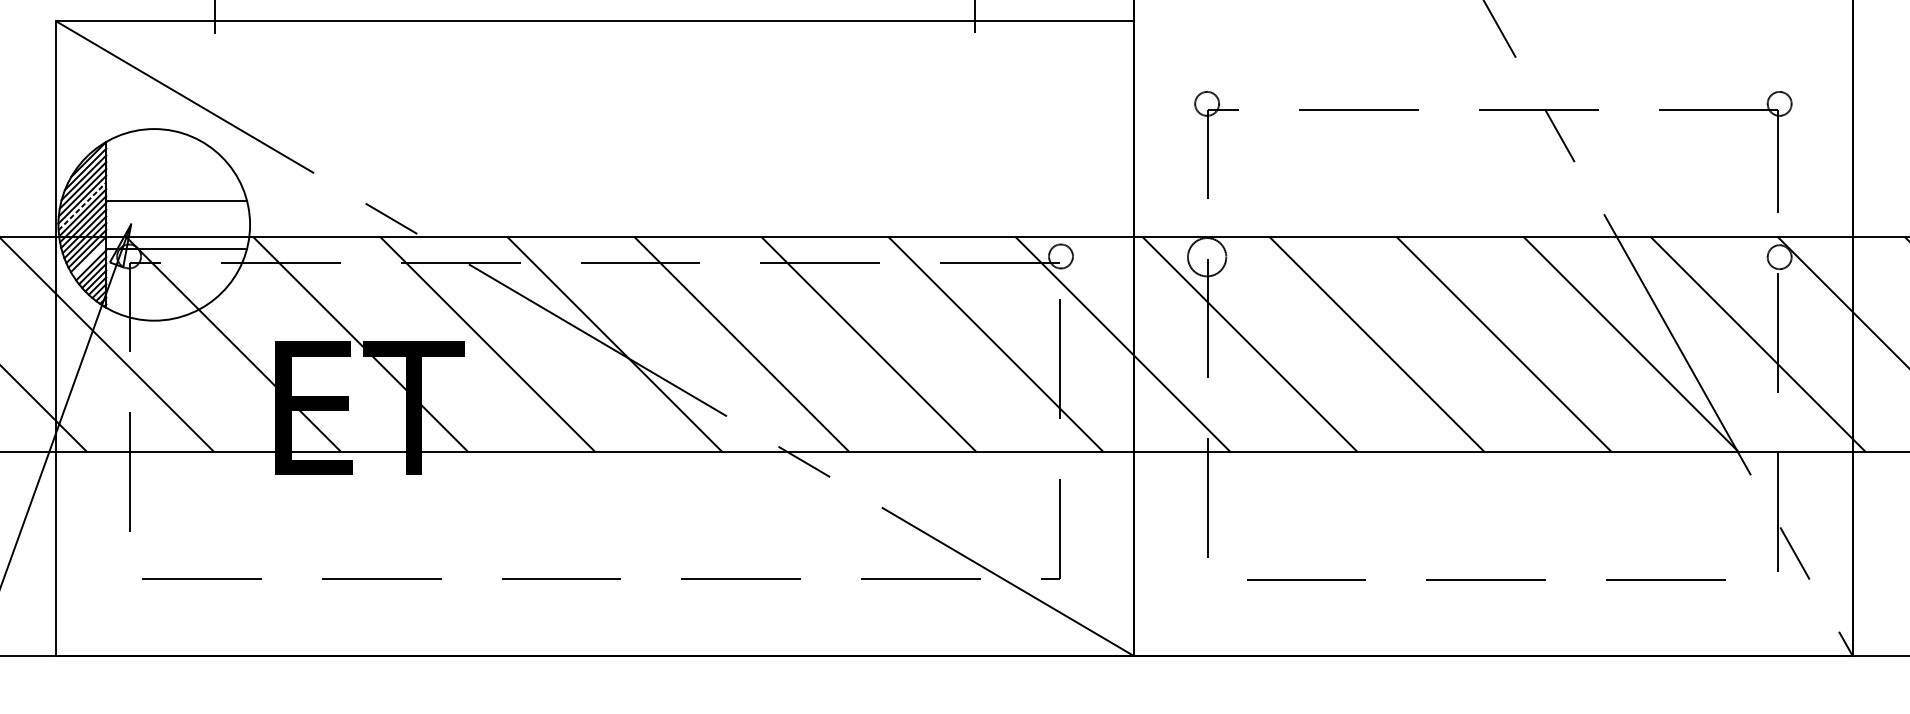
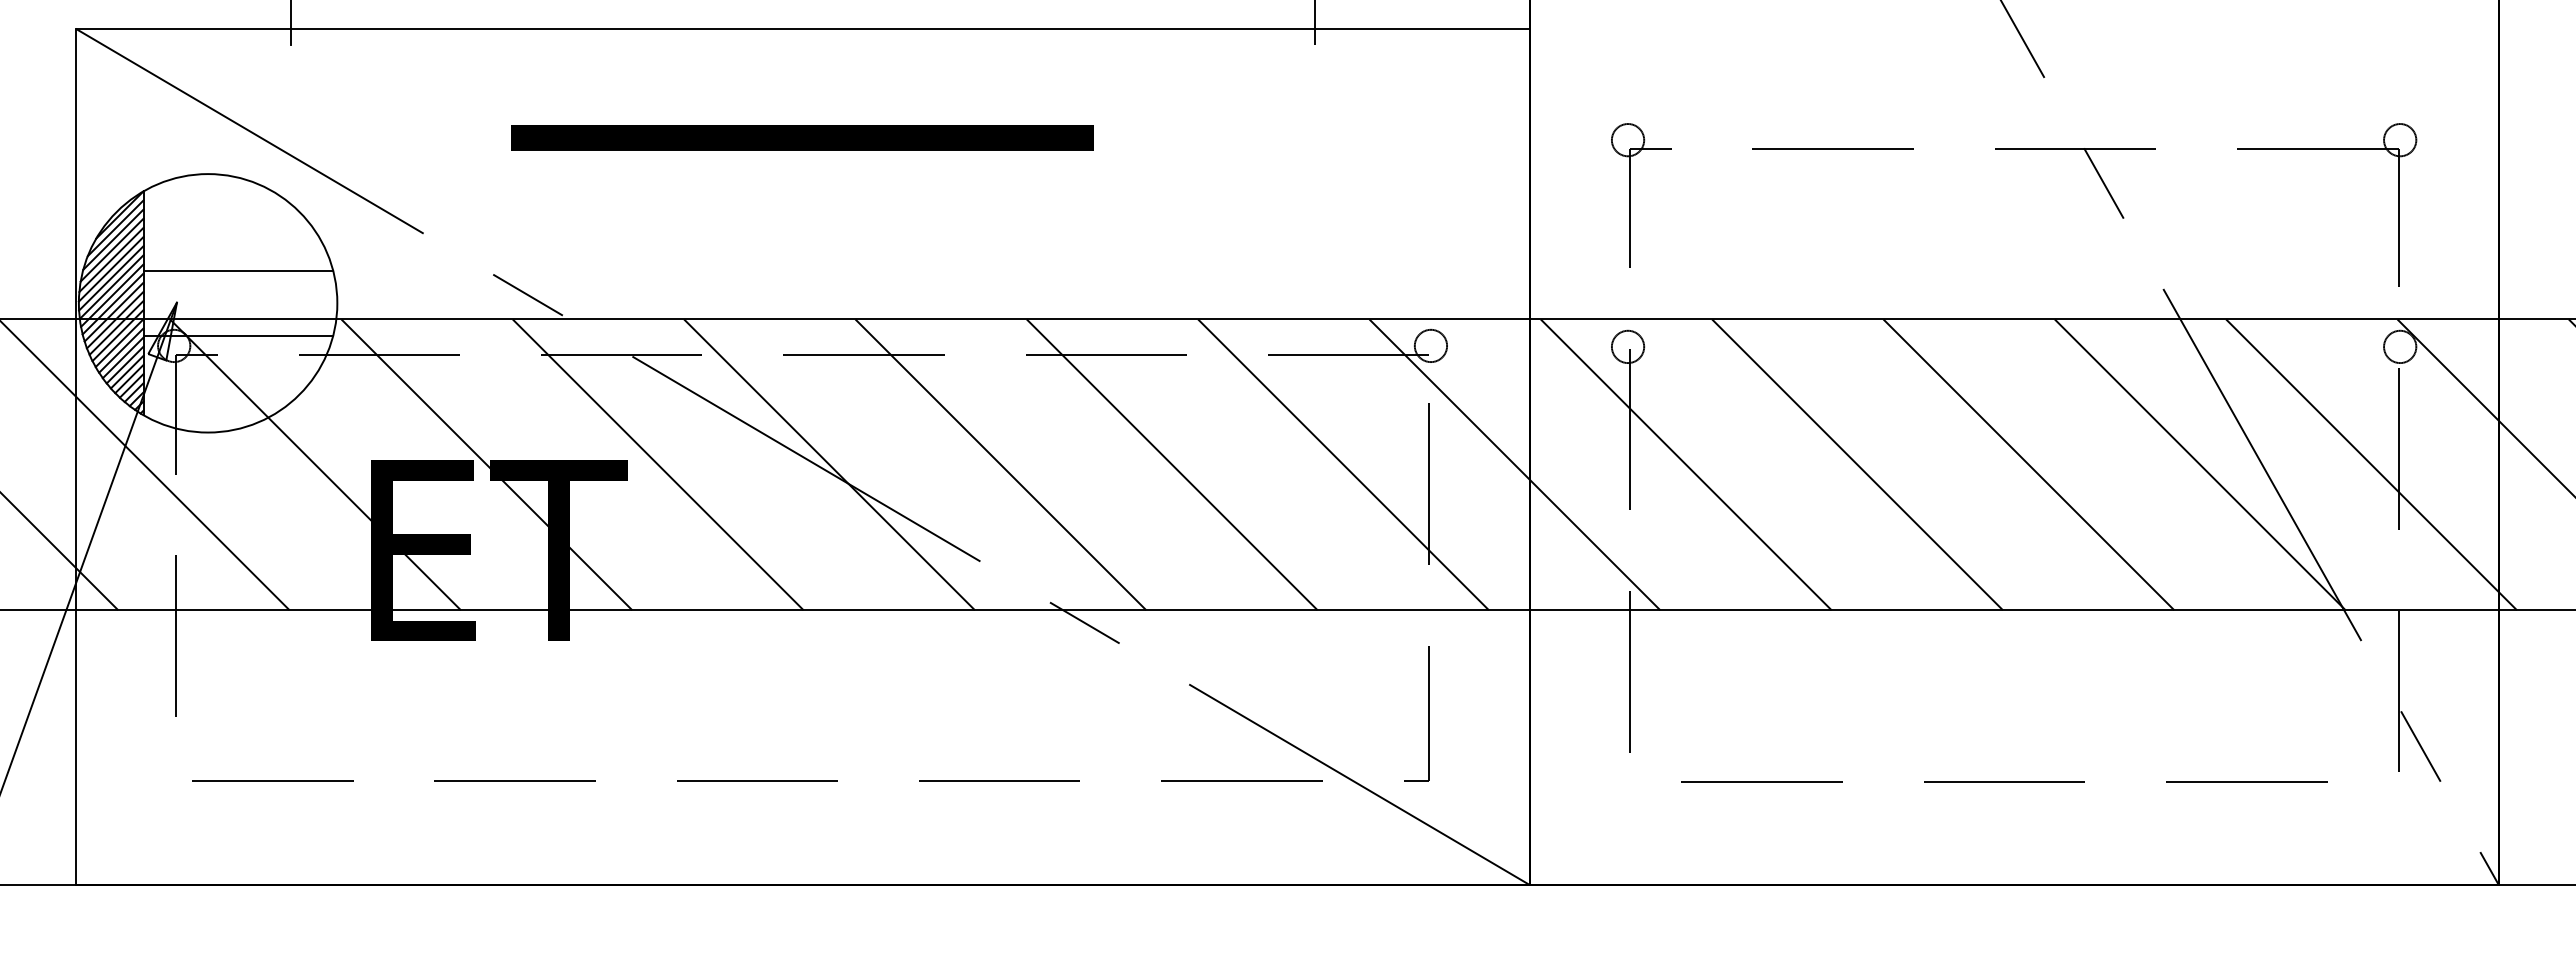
part: (595, 101) -> (802, 137), added
line: (82, 206) -> (111, 278), dashed -> solid
circle: (1206, 256) -> (1627, 346), size x0.62
line: (90, 259) -> (121, 350), added

